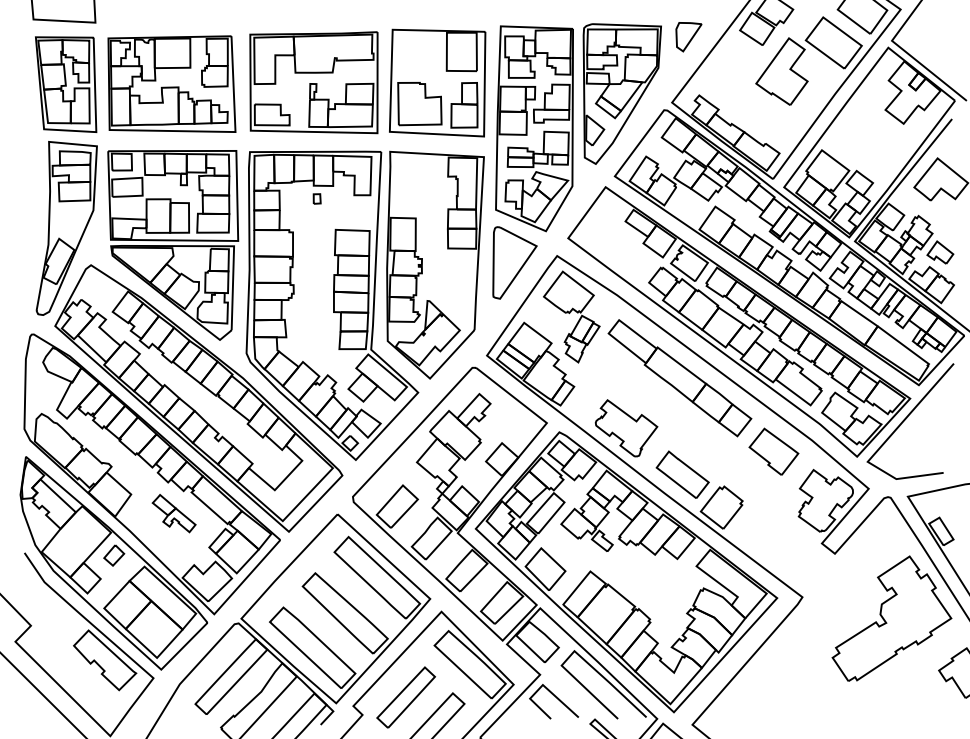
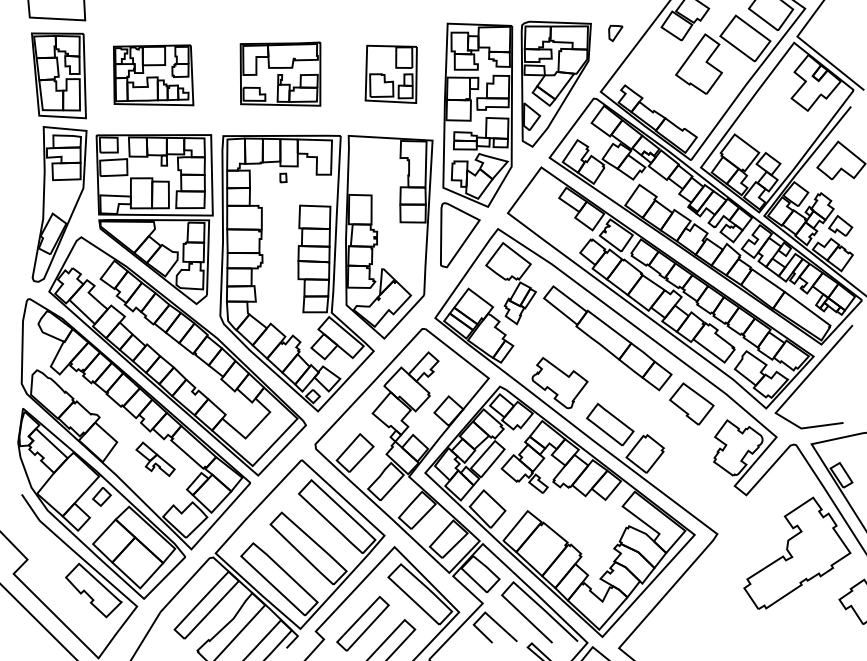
part: (688, 37) -> (615, 33), size x0.6
part: (313, 82) -> (280, 73), size x0.7
part: (437, 82) -> (391, 73), size x0.6
part: (171, 83) -> (153, 74), size x0.7

